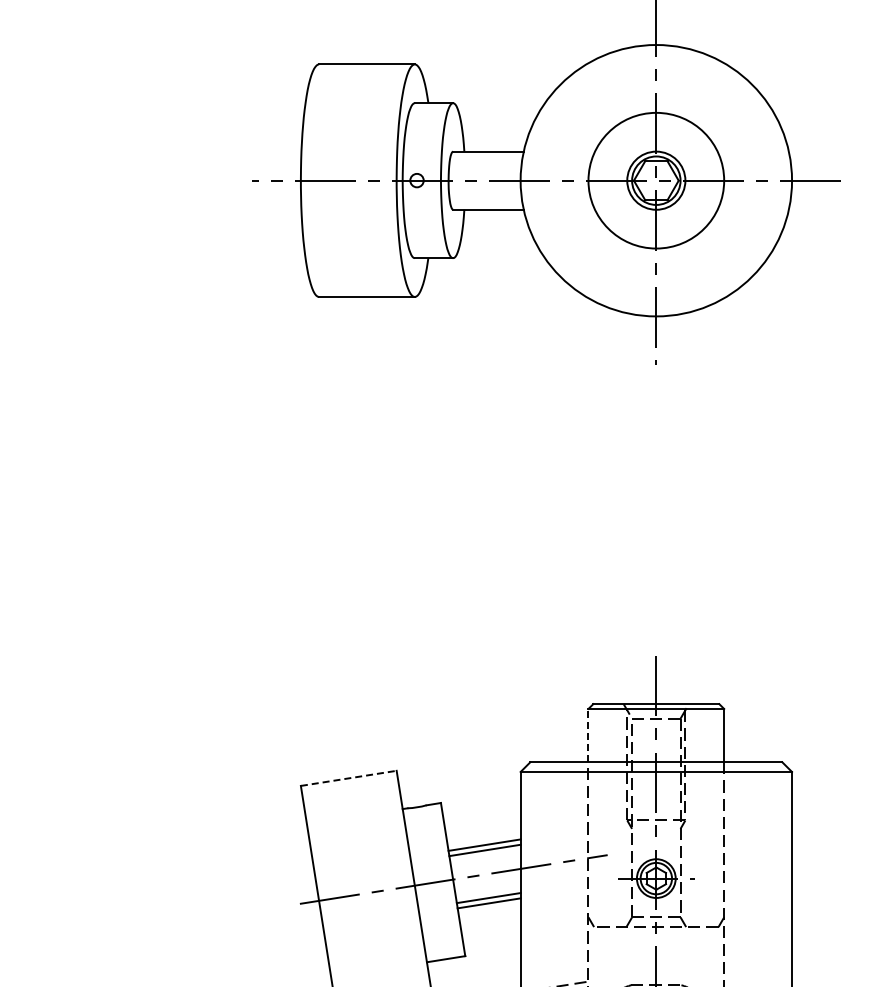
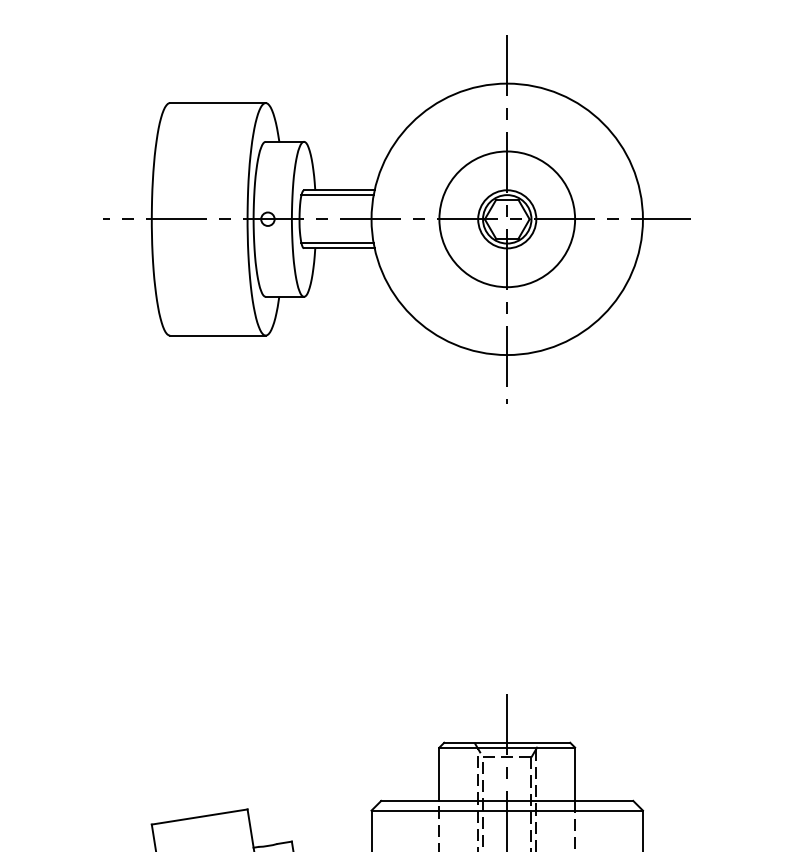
line: (486, 156) -> (337, 195), added
line: (486, 204) -> (337, 243), added
line: (588, 735) -> (439, 774), dashed -> solid
line: (349, 778) -> (200, 817), dashed -> solid

